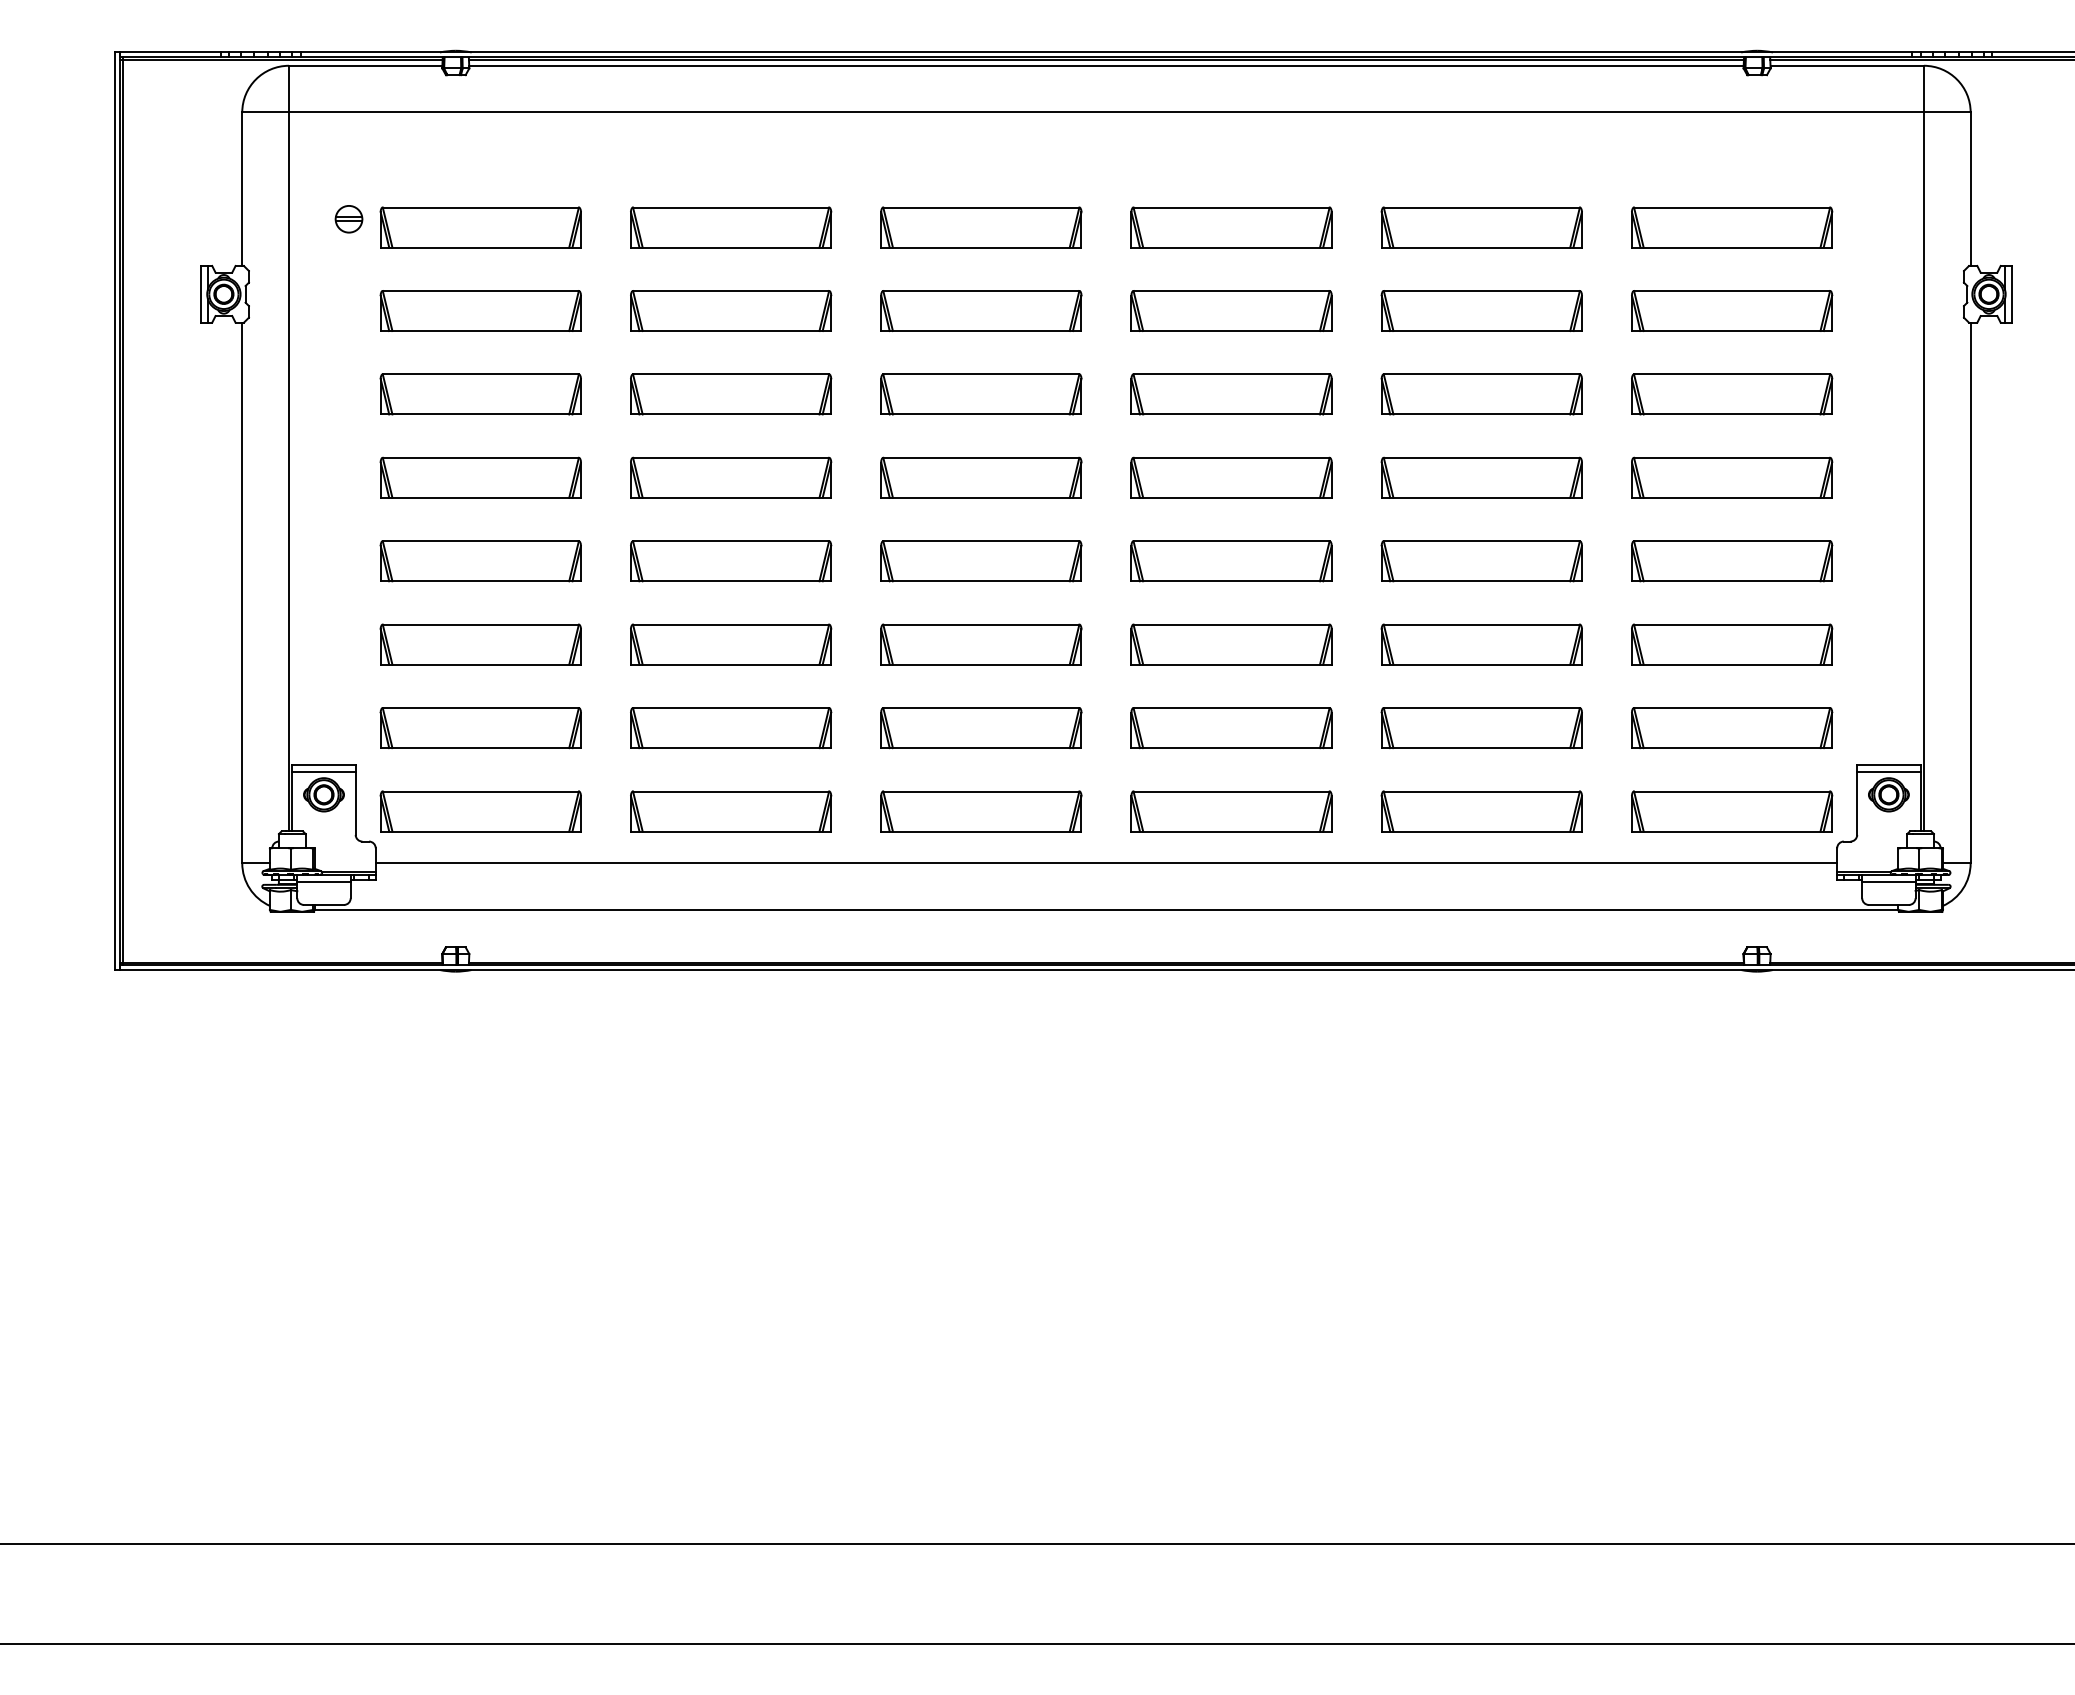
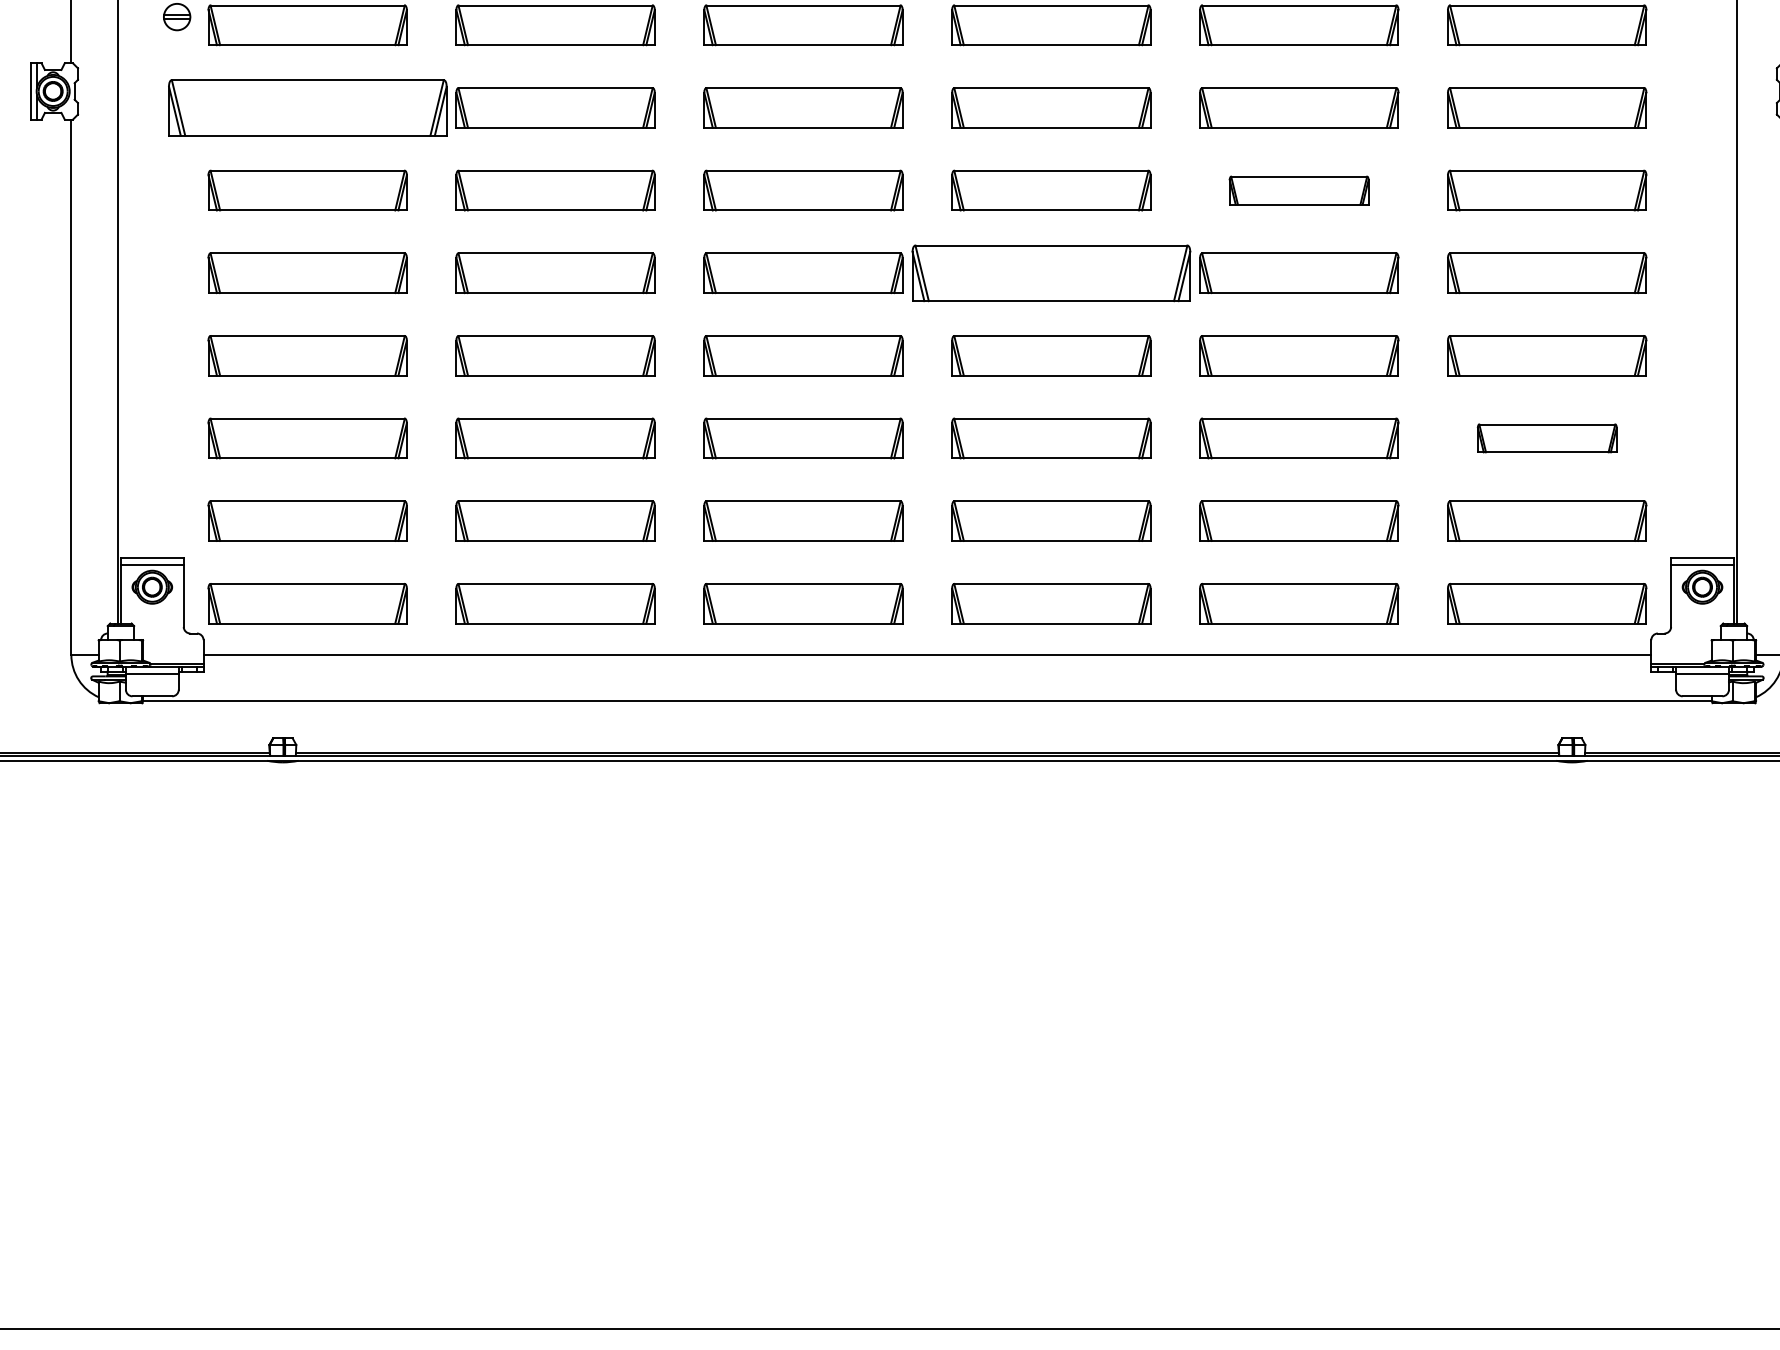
part: (480, 310) -> (307, 107), size x1.4
part: (1481, 394) -> (1298, 190), size x0.7
part: (1231, 477) -> (1051, 272), size x1.4
part: (1732, 644) -> (1547, 438), size x0.7

